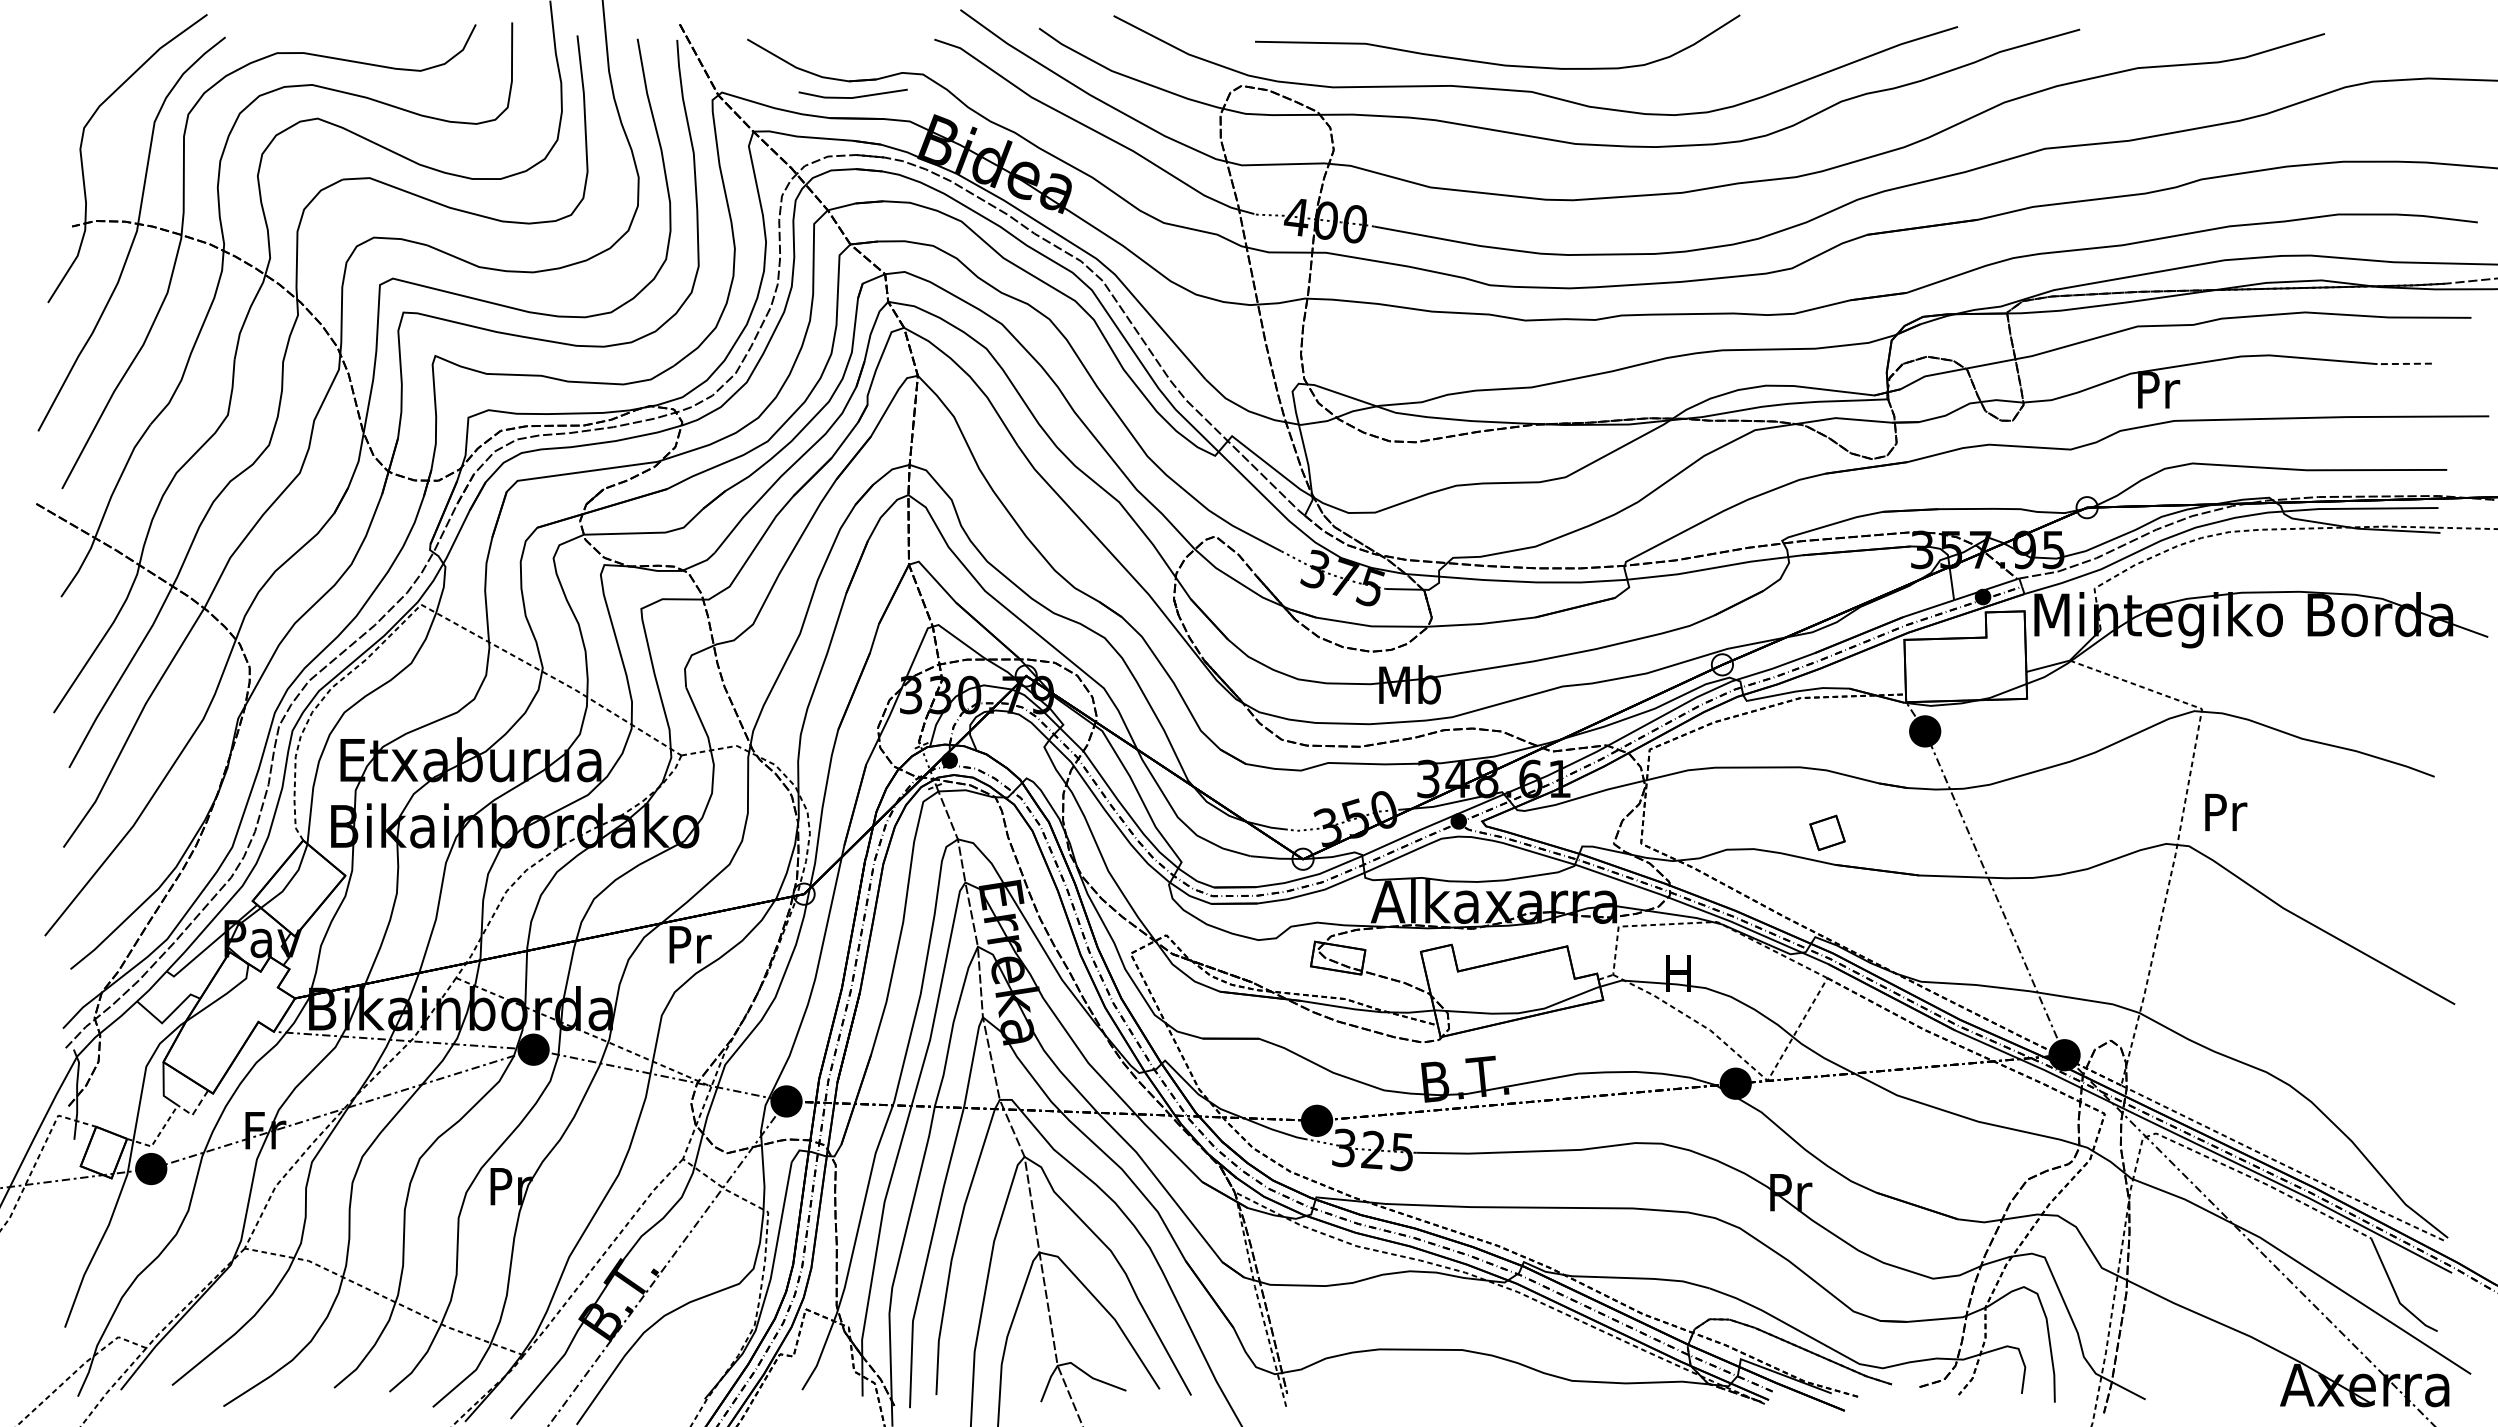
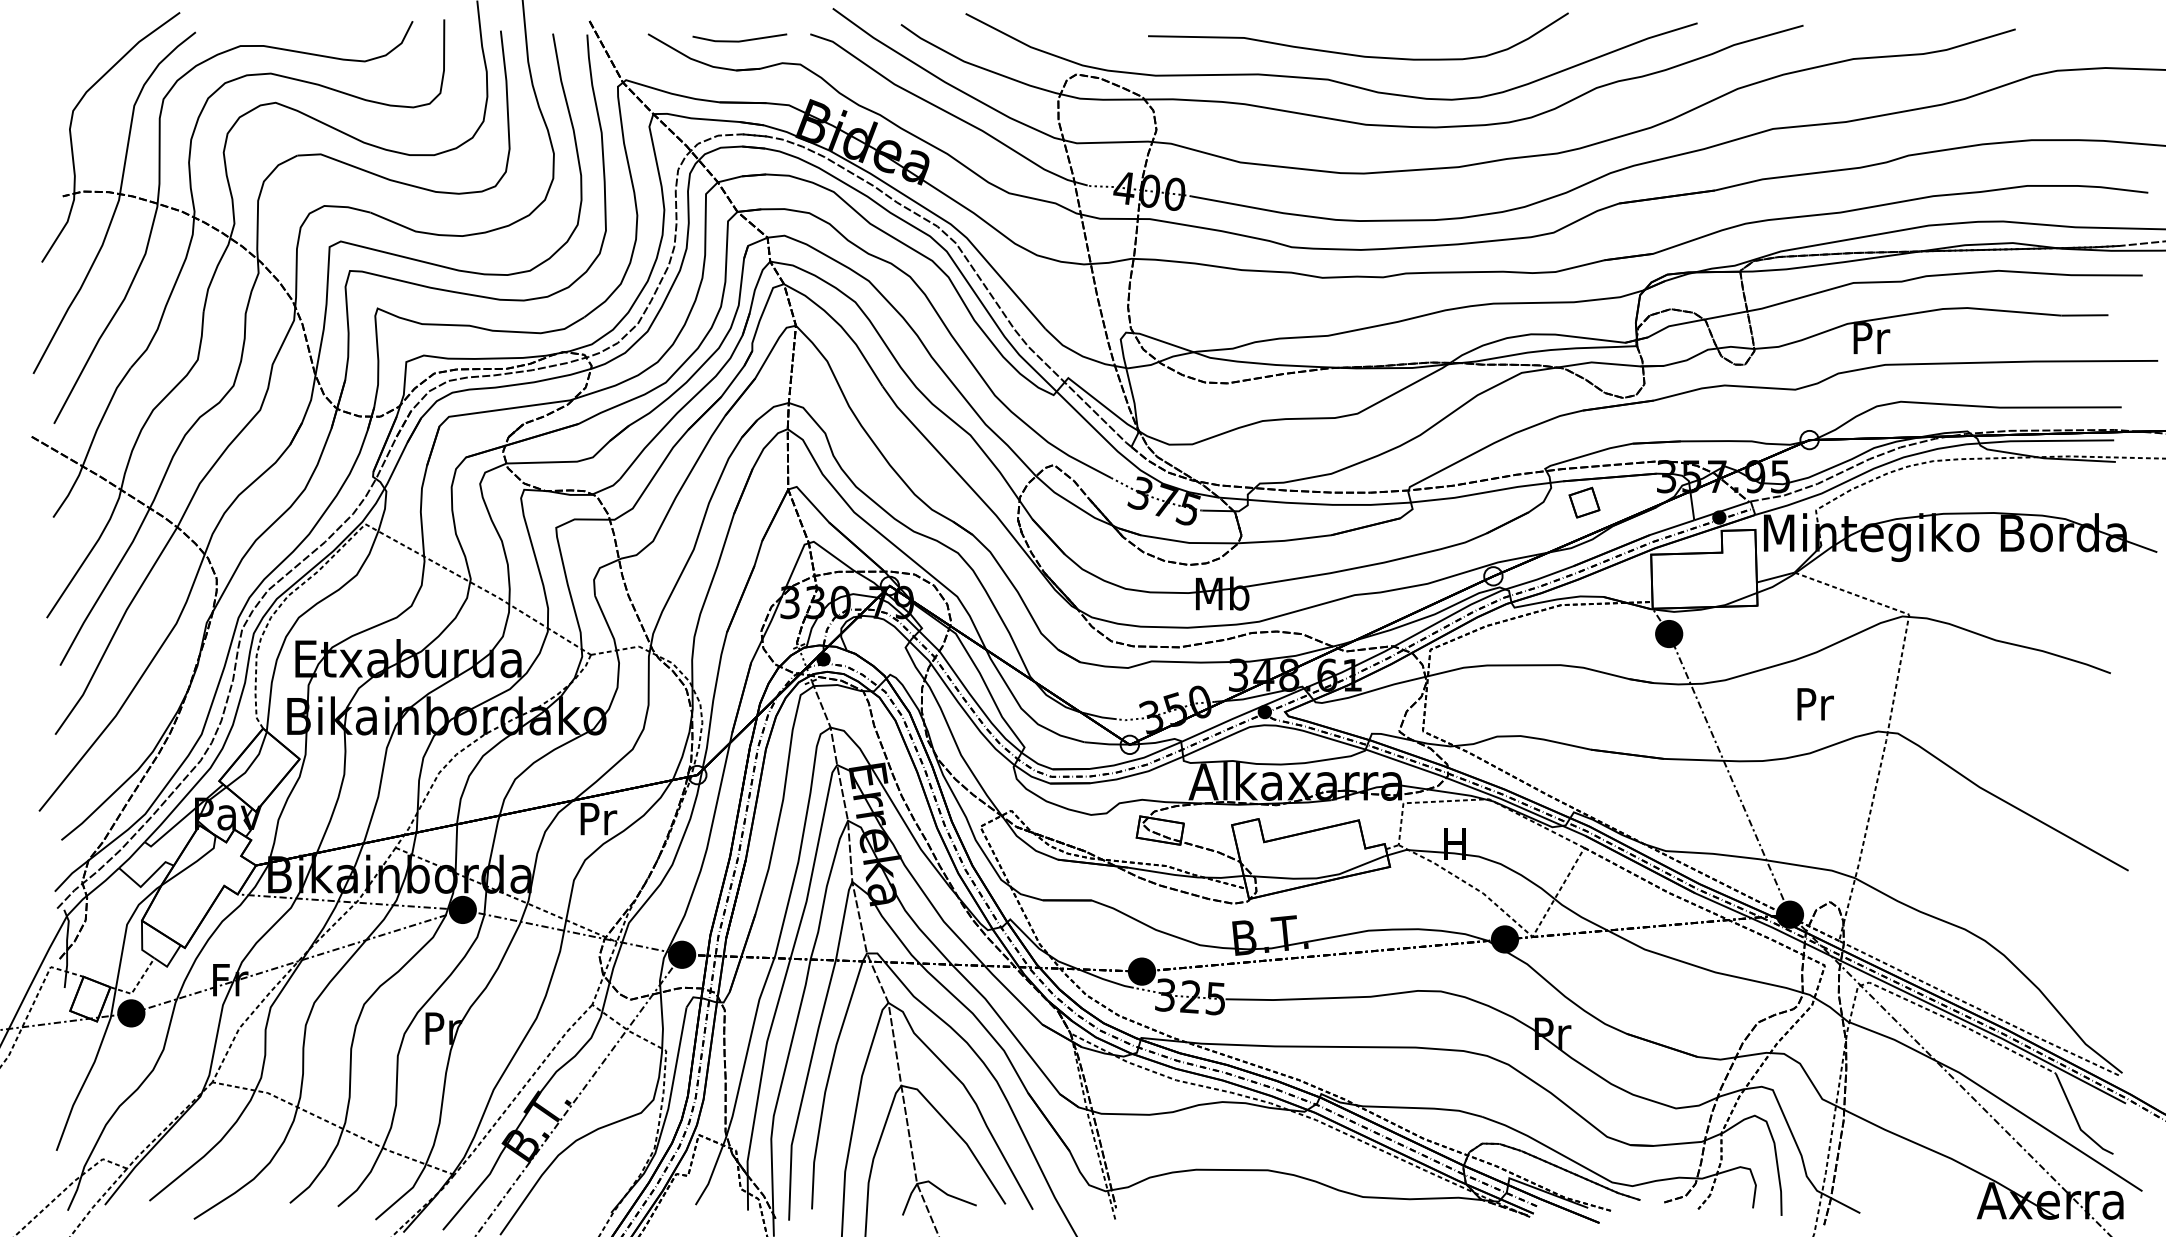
curve: (1492, 62) -> (1353, 54), moved
line: (853, 96) -> (740, 40), moved
line: (2404, 363) -> (2084, 315), dashed -> solid
text: (2226, 811) -> (1815, 703), moved
part: (1827, 832) -> (1584, 502), moved
line: (195, 1111) -> (169, 963), dashed -> solid

